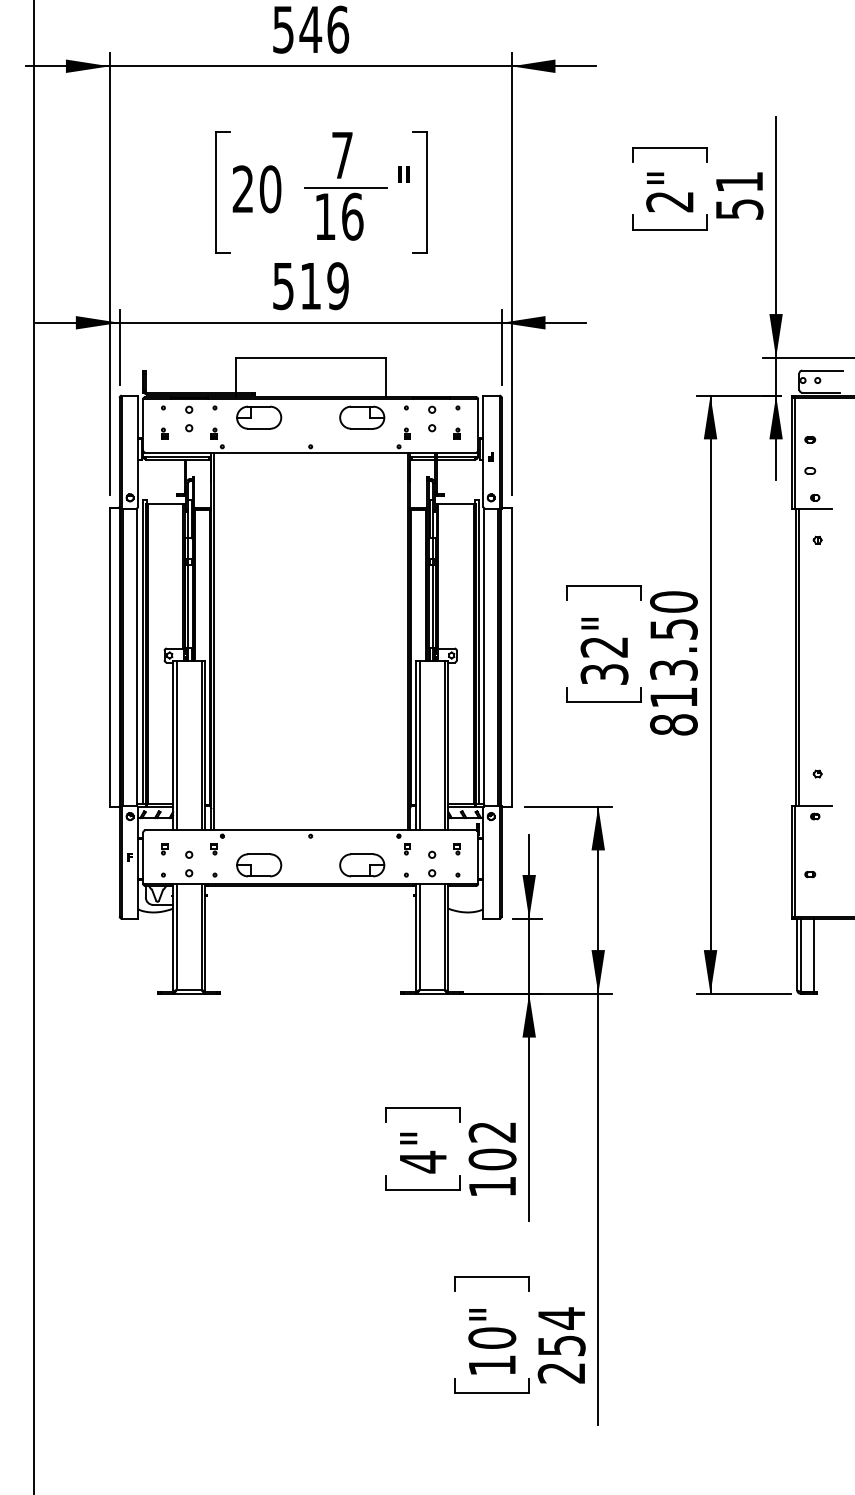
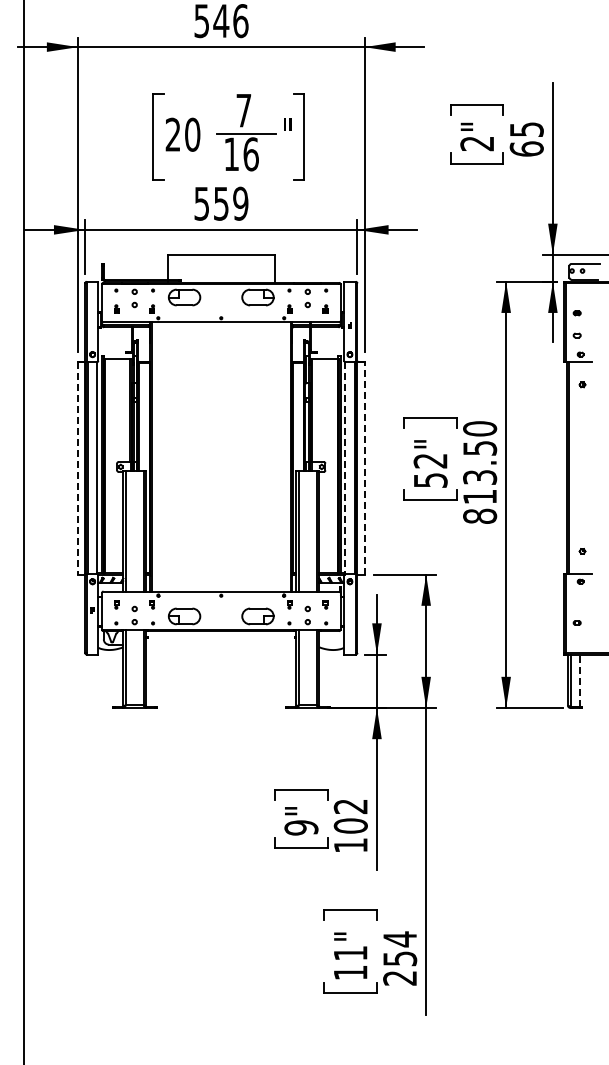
text: (739, 195) -> (526, 139), 51 -> 65
text: (311, 285) -> (221, 203), 519 -> 559
line: (511, 656) -> (364, 467), solid -> dashed
line: (110, 657) -> (78, 468), solid -> dashed
line: (485, 657) -> (345, 468), solid -> dashed
text: (602, 674) -> (429, 480), 32" -> 52"
line: (813, 955) -> (579, 680), solid -> dashed
text: (423, 1161) -> (301, 827), 4" -> 9"
text: (492, 1336) -> (350, 952), 10" -> 11"

